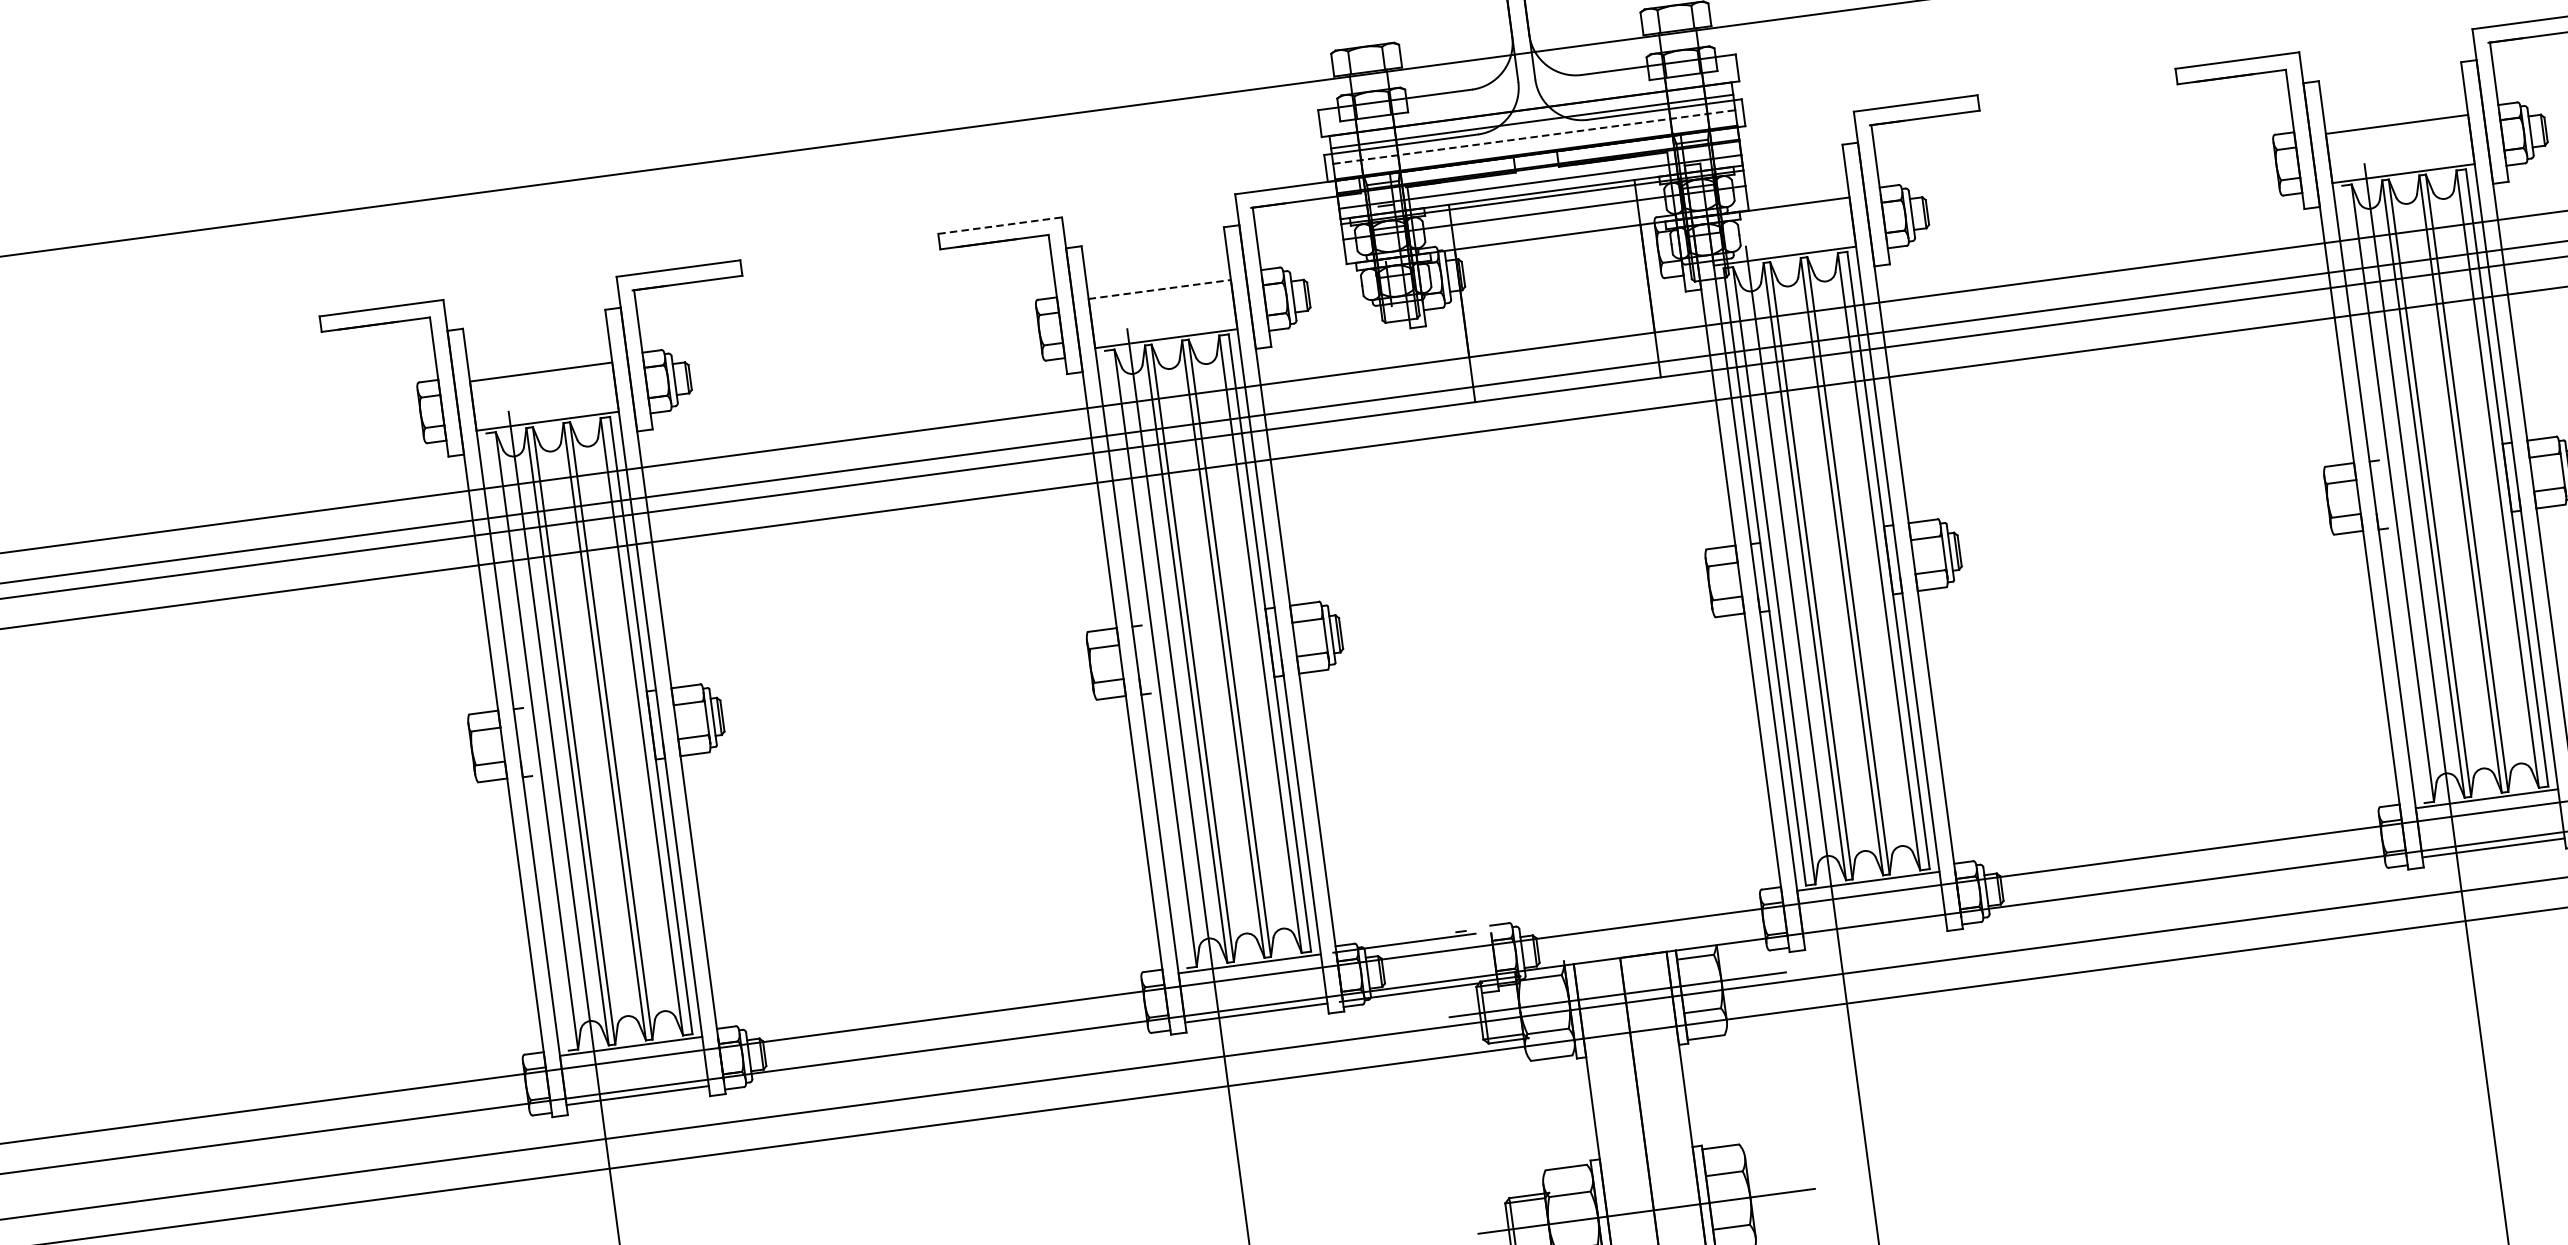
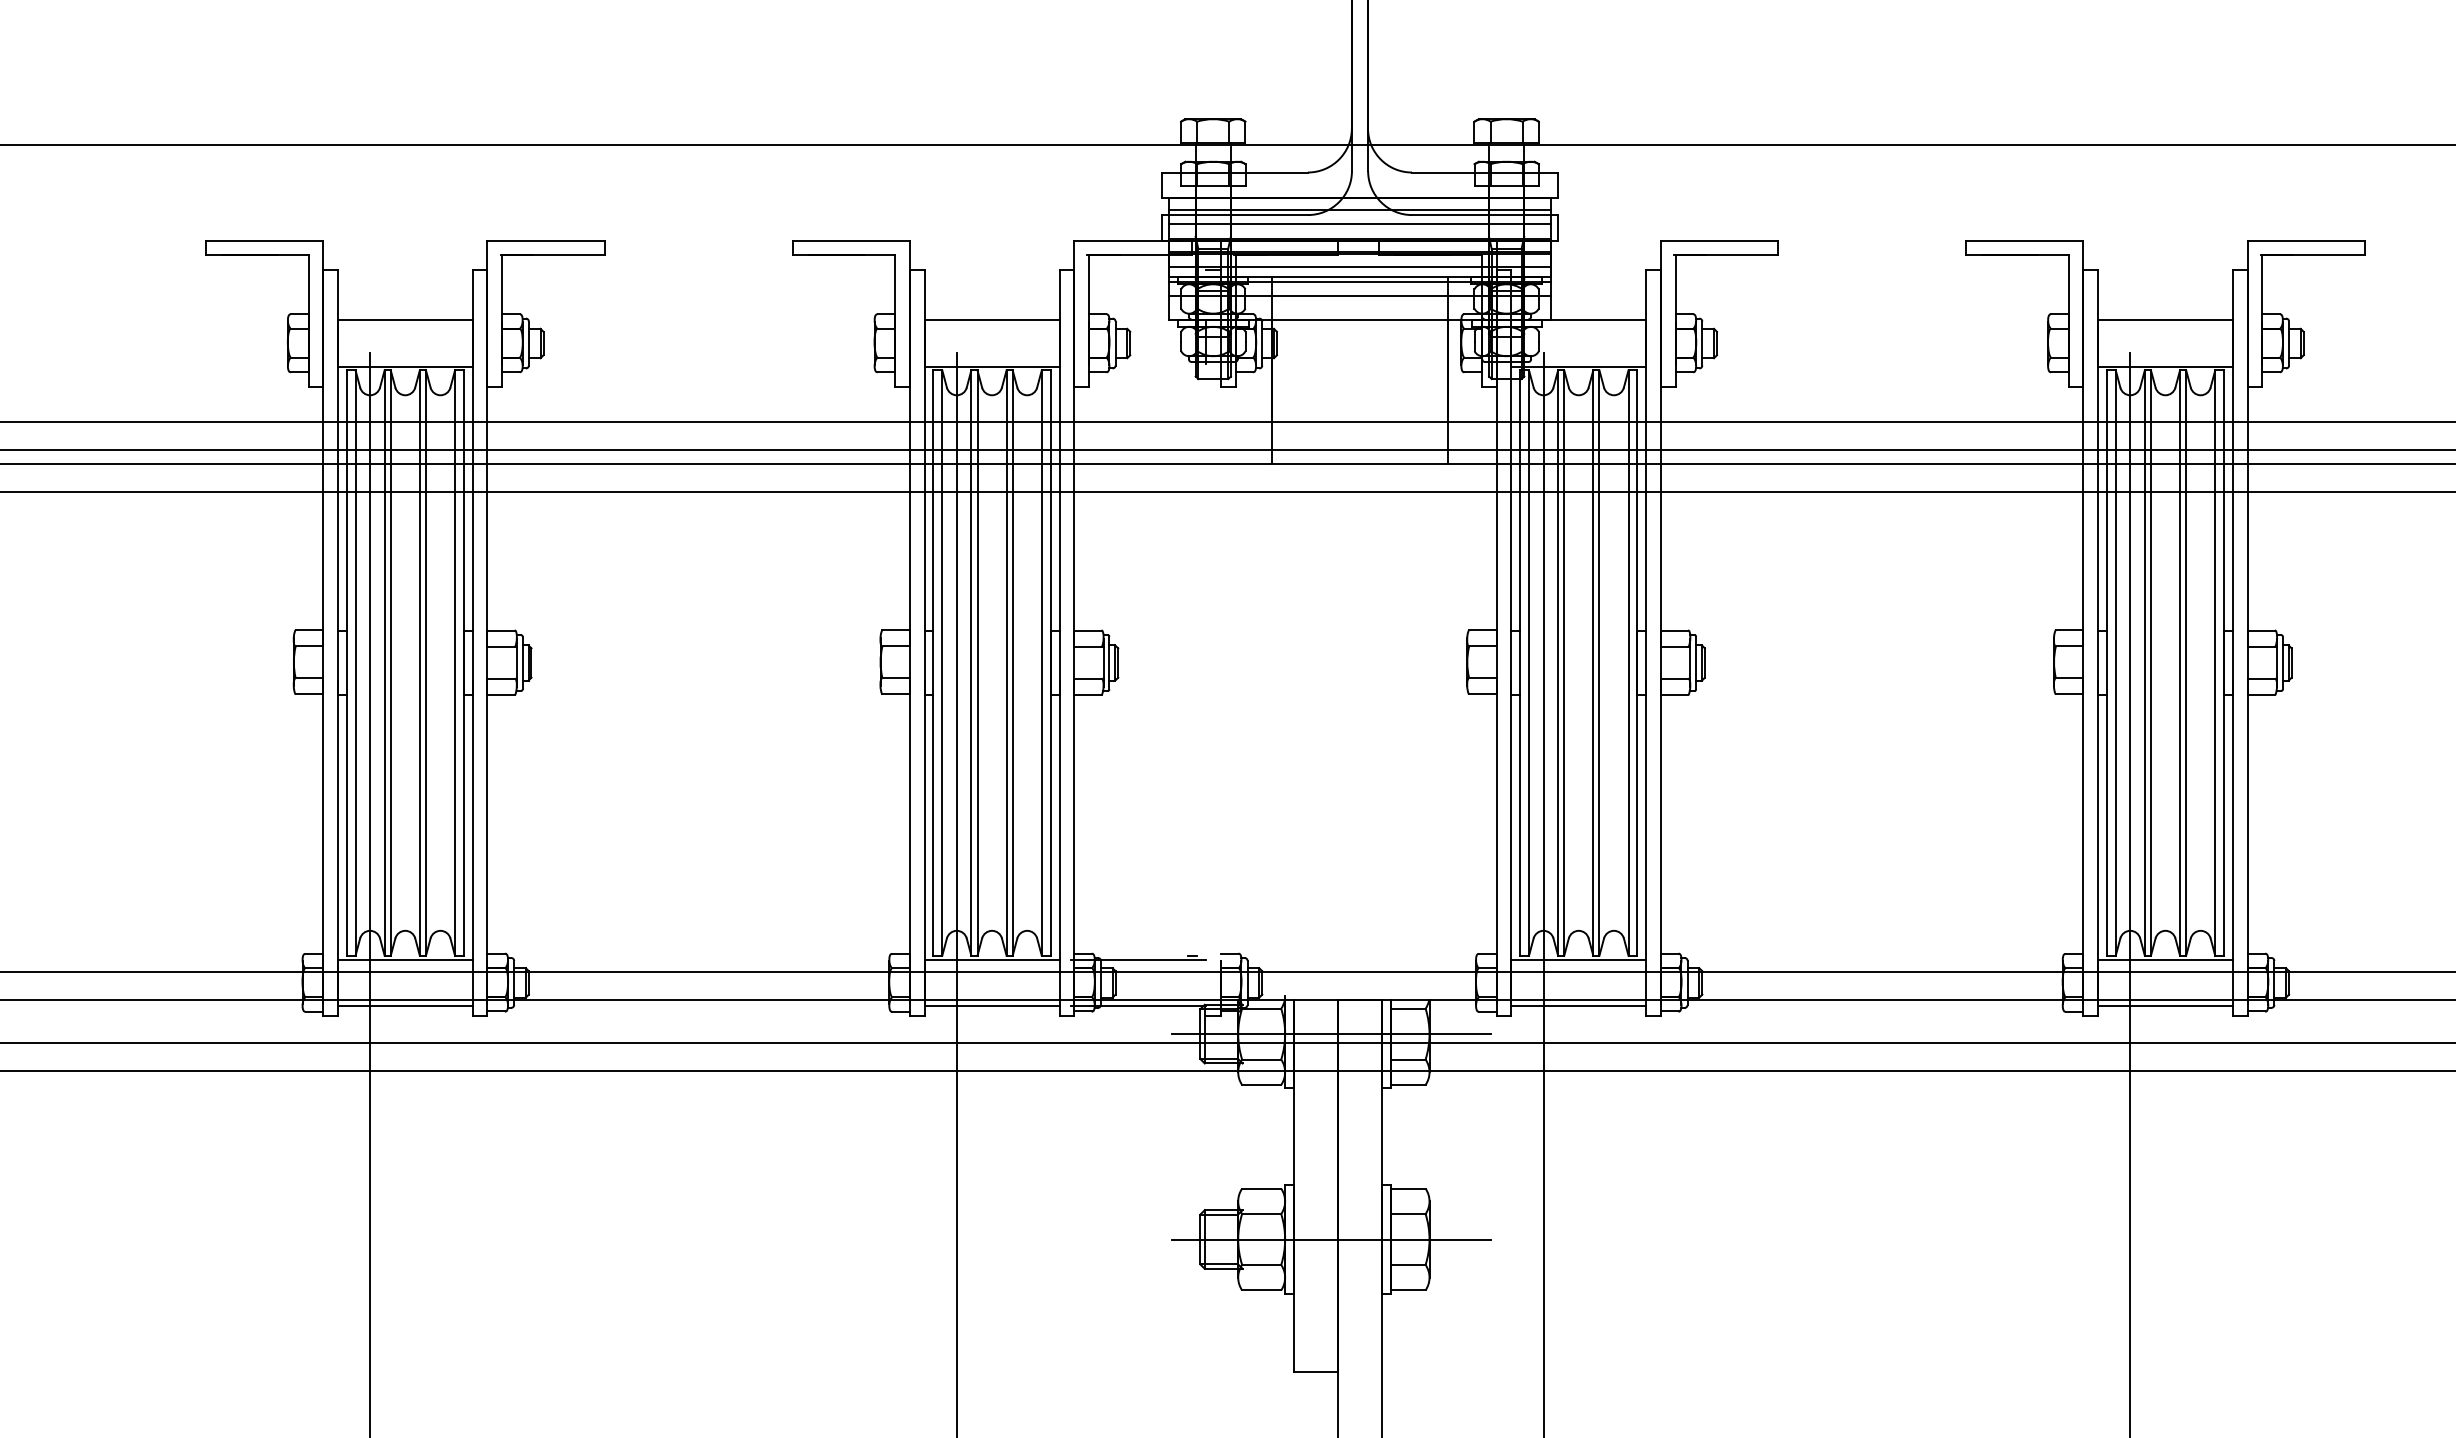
line: (1533, 137) -> (1359, 224), dashed -> solid
line: (1000, 225) -> (851, 240), dashed -> solid
line: (1160, 288) -> (992, 319), dashed -> solid
line: (2383, 493) -> (2106, 662), added
line: (1146, 658) -> (933, 662), added
line: (527, 741) -> (346, 662), added
line: (1874, 930) -> (1578, 1006), added

